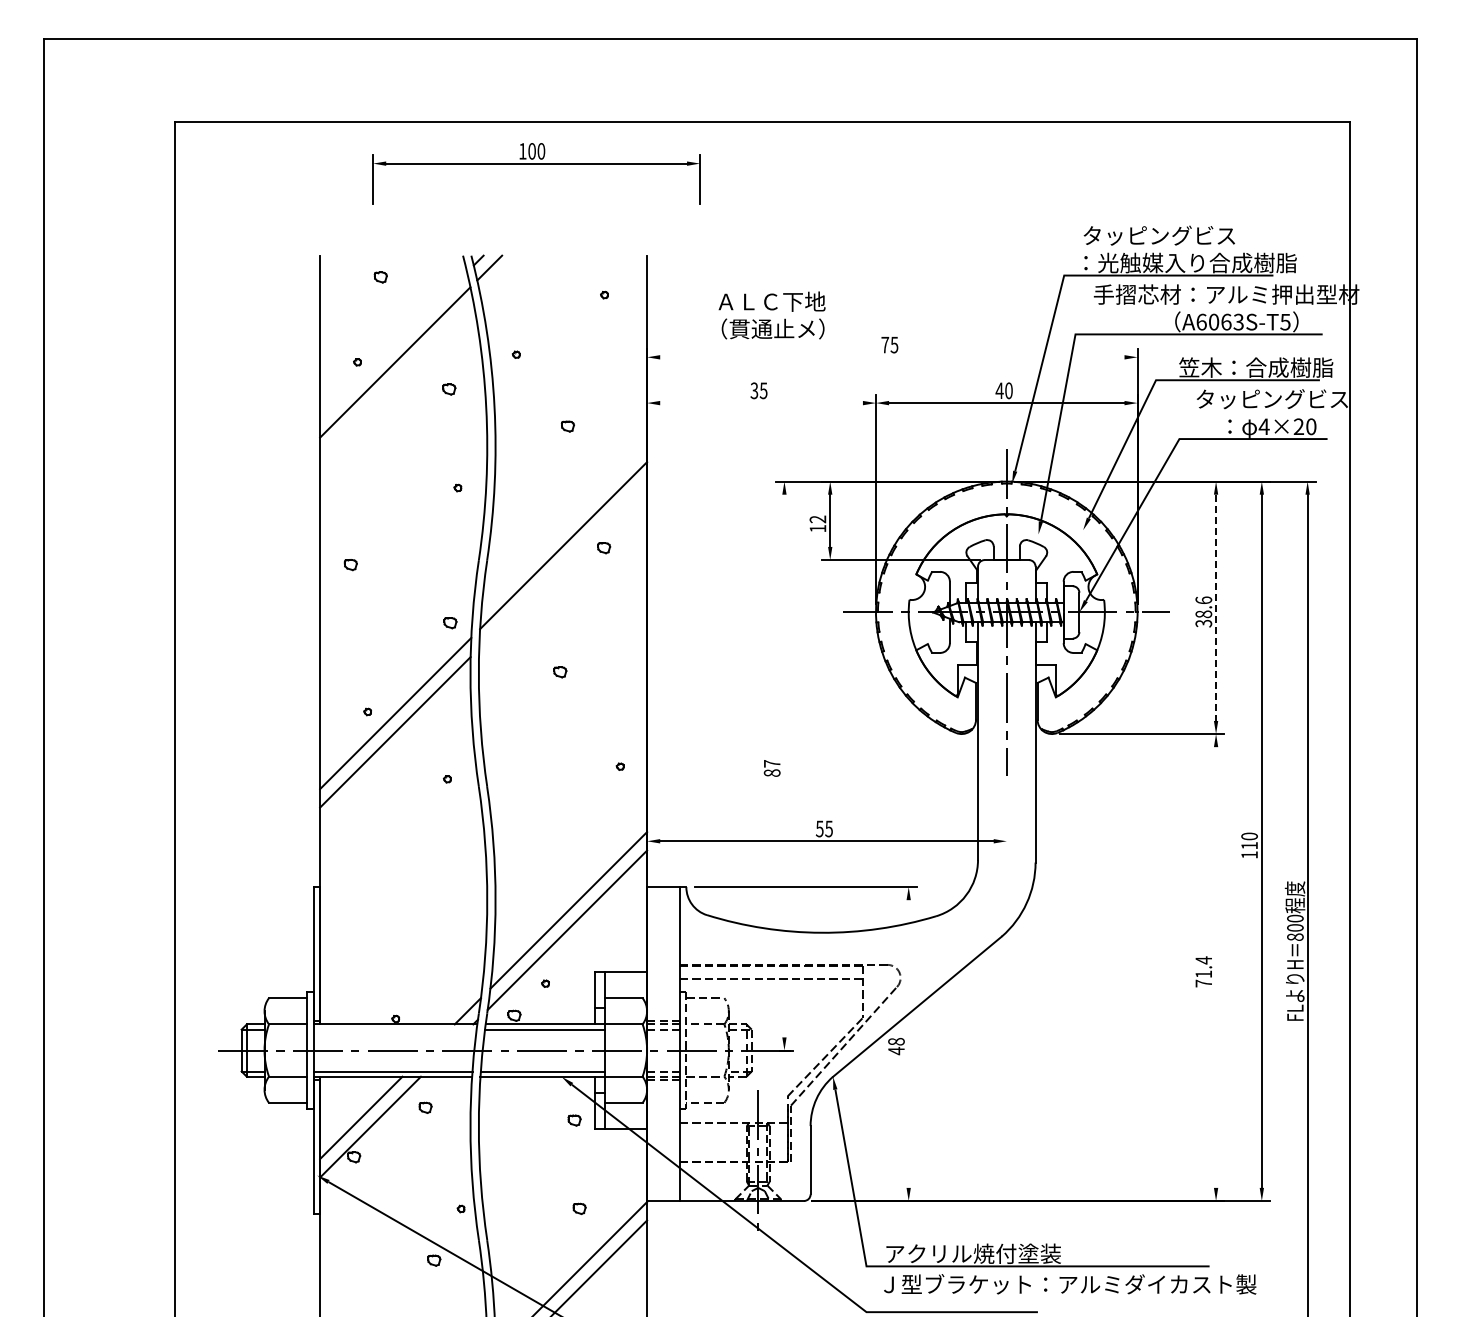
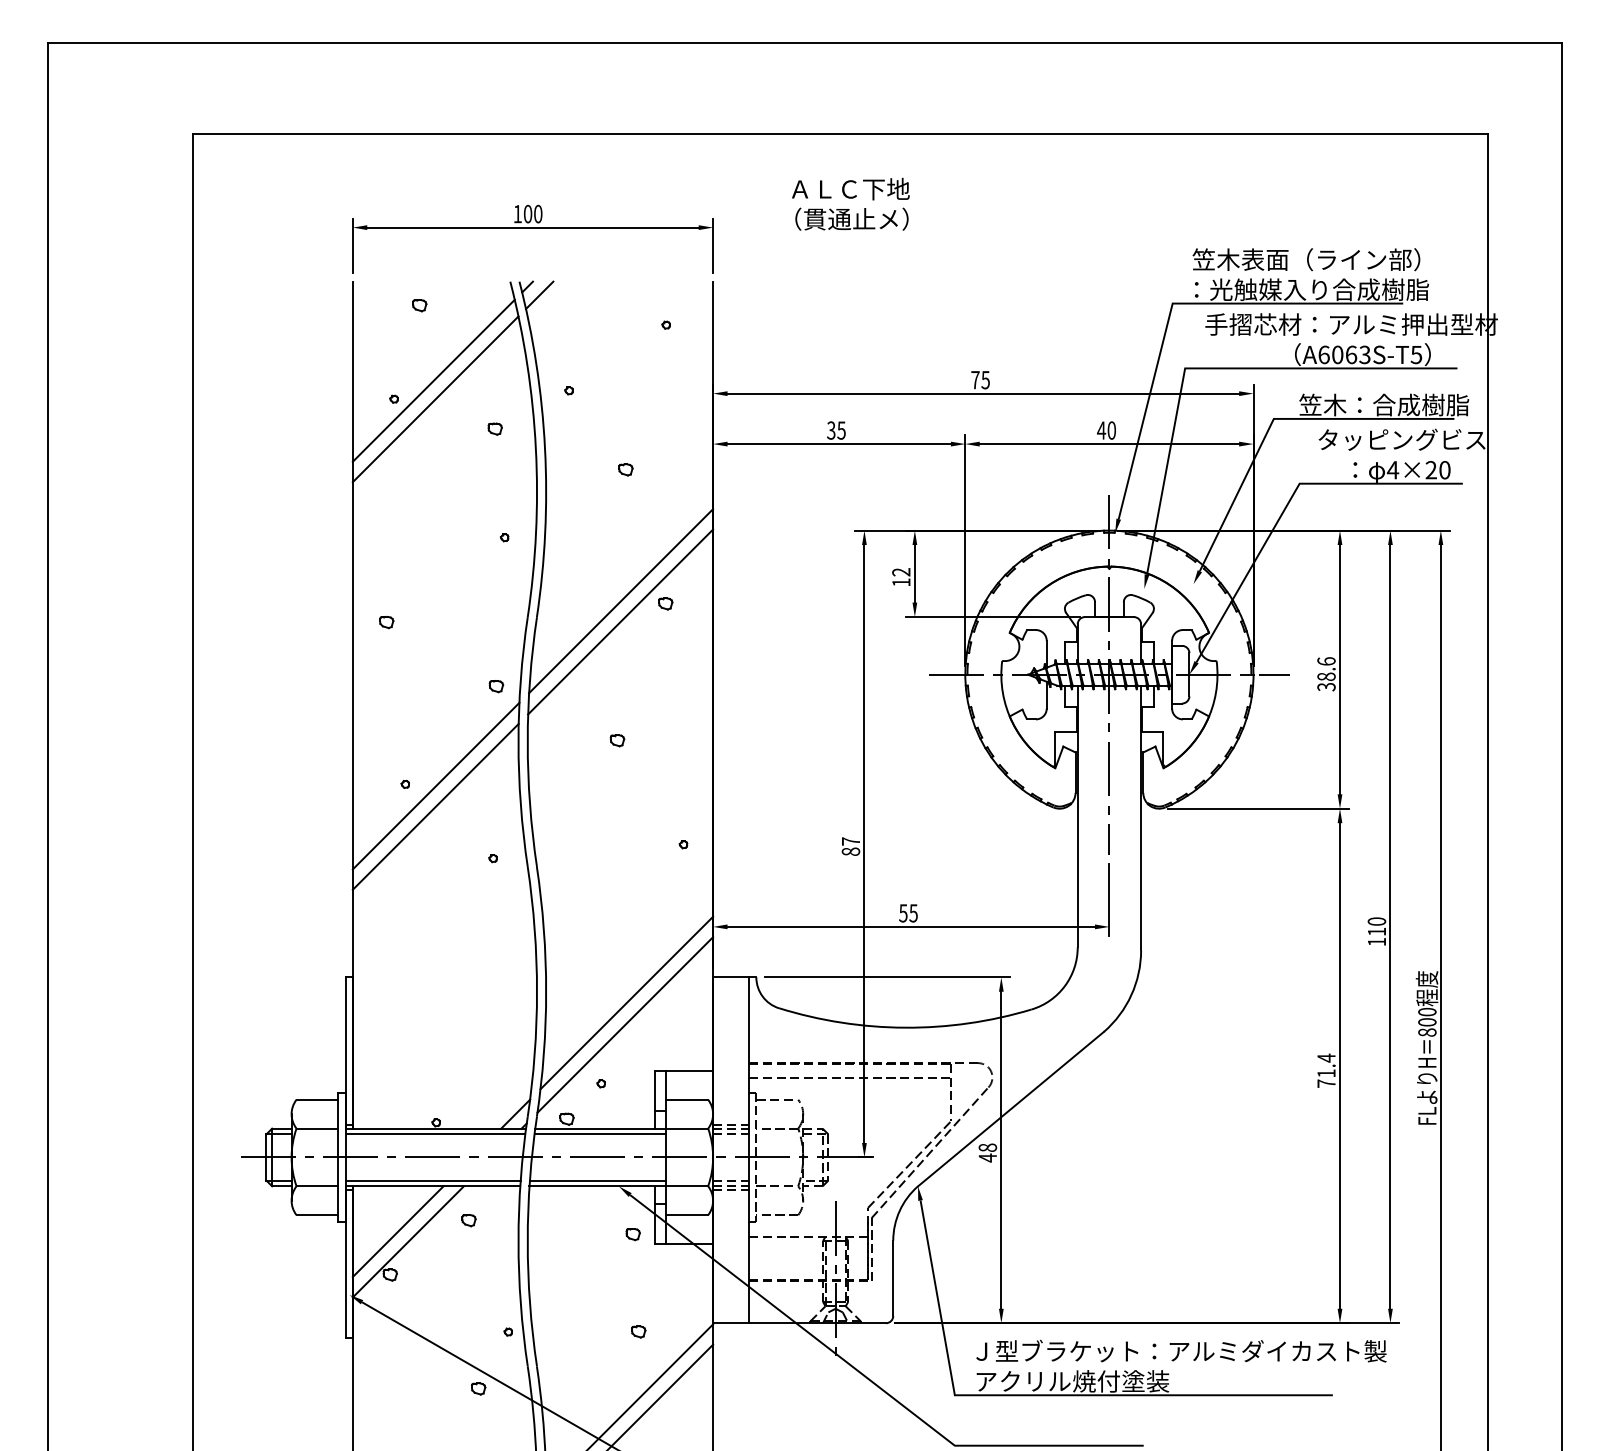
part: (536, 164) -> (532, 228), moved
text: (1185, 235) -> (1306, 259), タッピングビス -> 笠木表面（ライン部）
text: (771, 315) -> (850, 204), moved
line: (393, 345) -> (433, 380), added
line: (892, 357) -> (983, 393), added
line: (761, 403) -> (839, 444), added
line: (563, 564) -> (620, 621), added
line: (1216, 608) -> (1340, 670), dashed -> solid
line: (784, 765) -> (864, 843), added
line: (1006, 816) -> (1109, 899), added
line: (1216, 967) -> (1340, 1065), added
line: (394, 1029) -> (434, 1134), added
line: (908, 1043) -> (1001, 1149), added
text: (1070, 1284) -> (1181, 1351), moved

